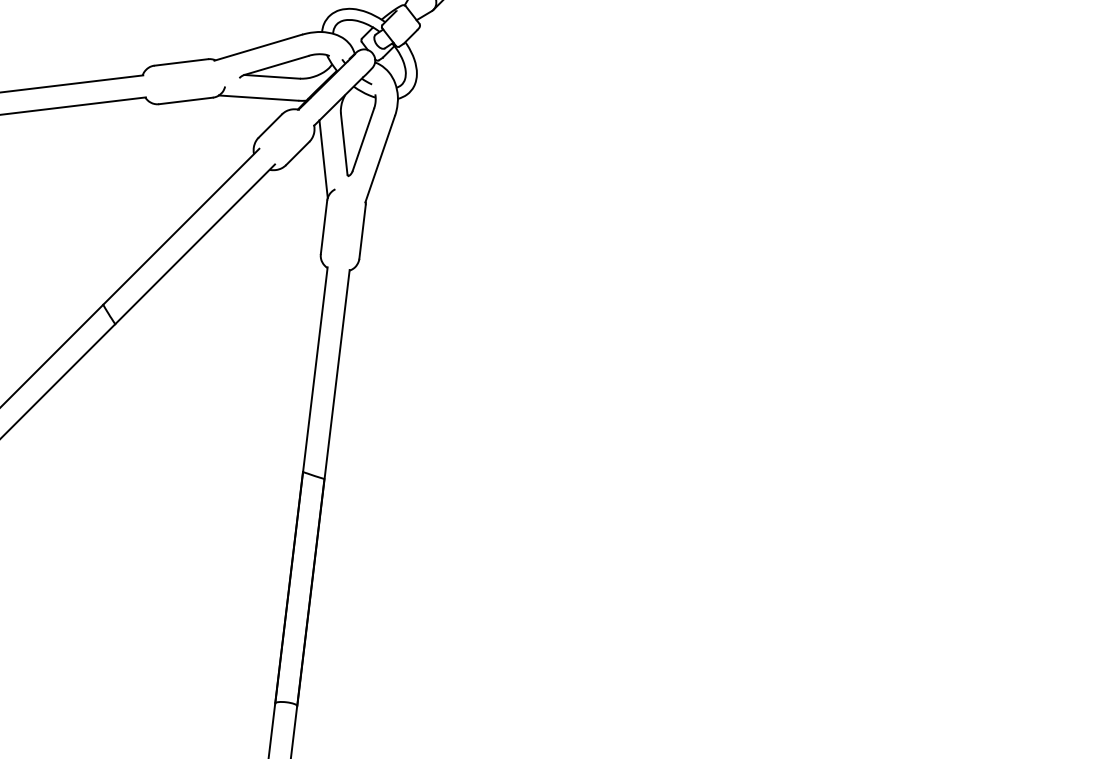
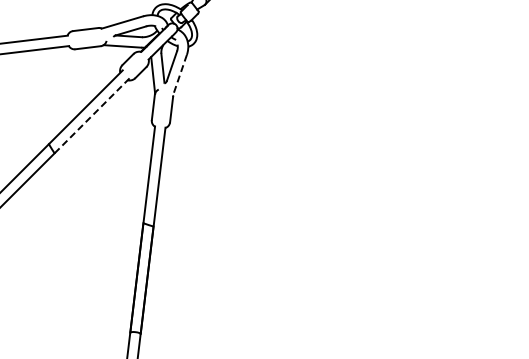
line: (379, 159) -> (179, 75), solid -> dashed
line: (195, 244) -> (92, 115), solid -> dashed

